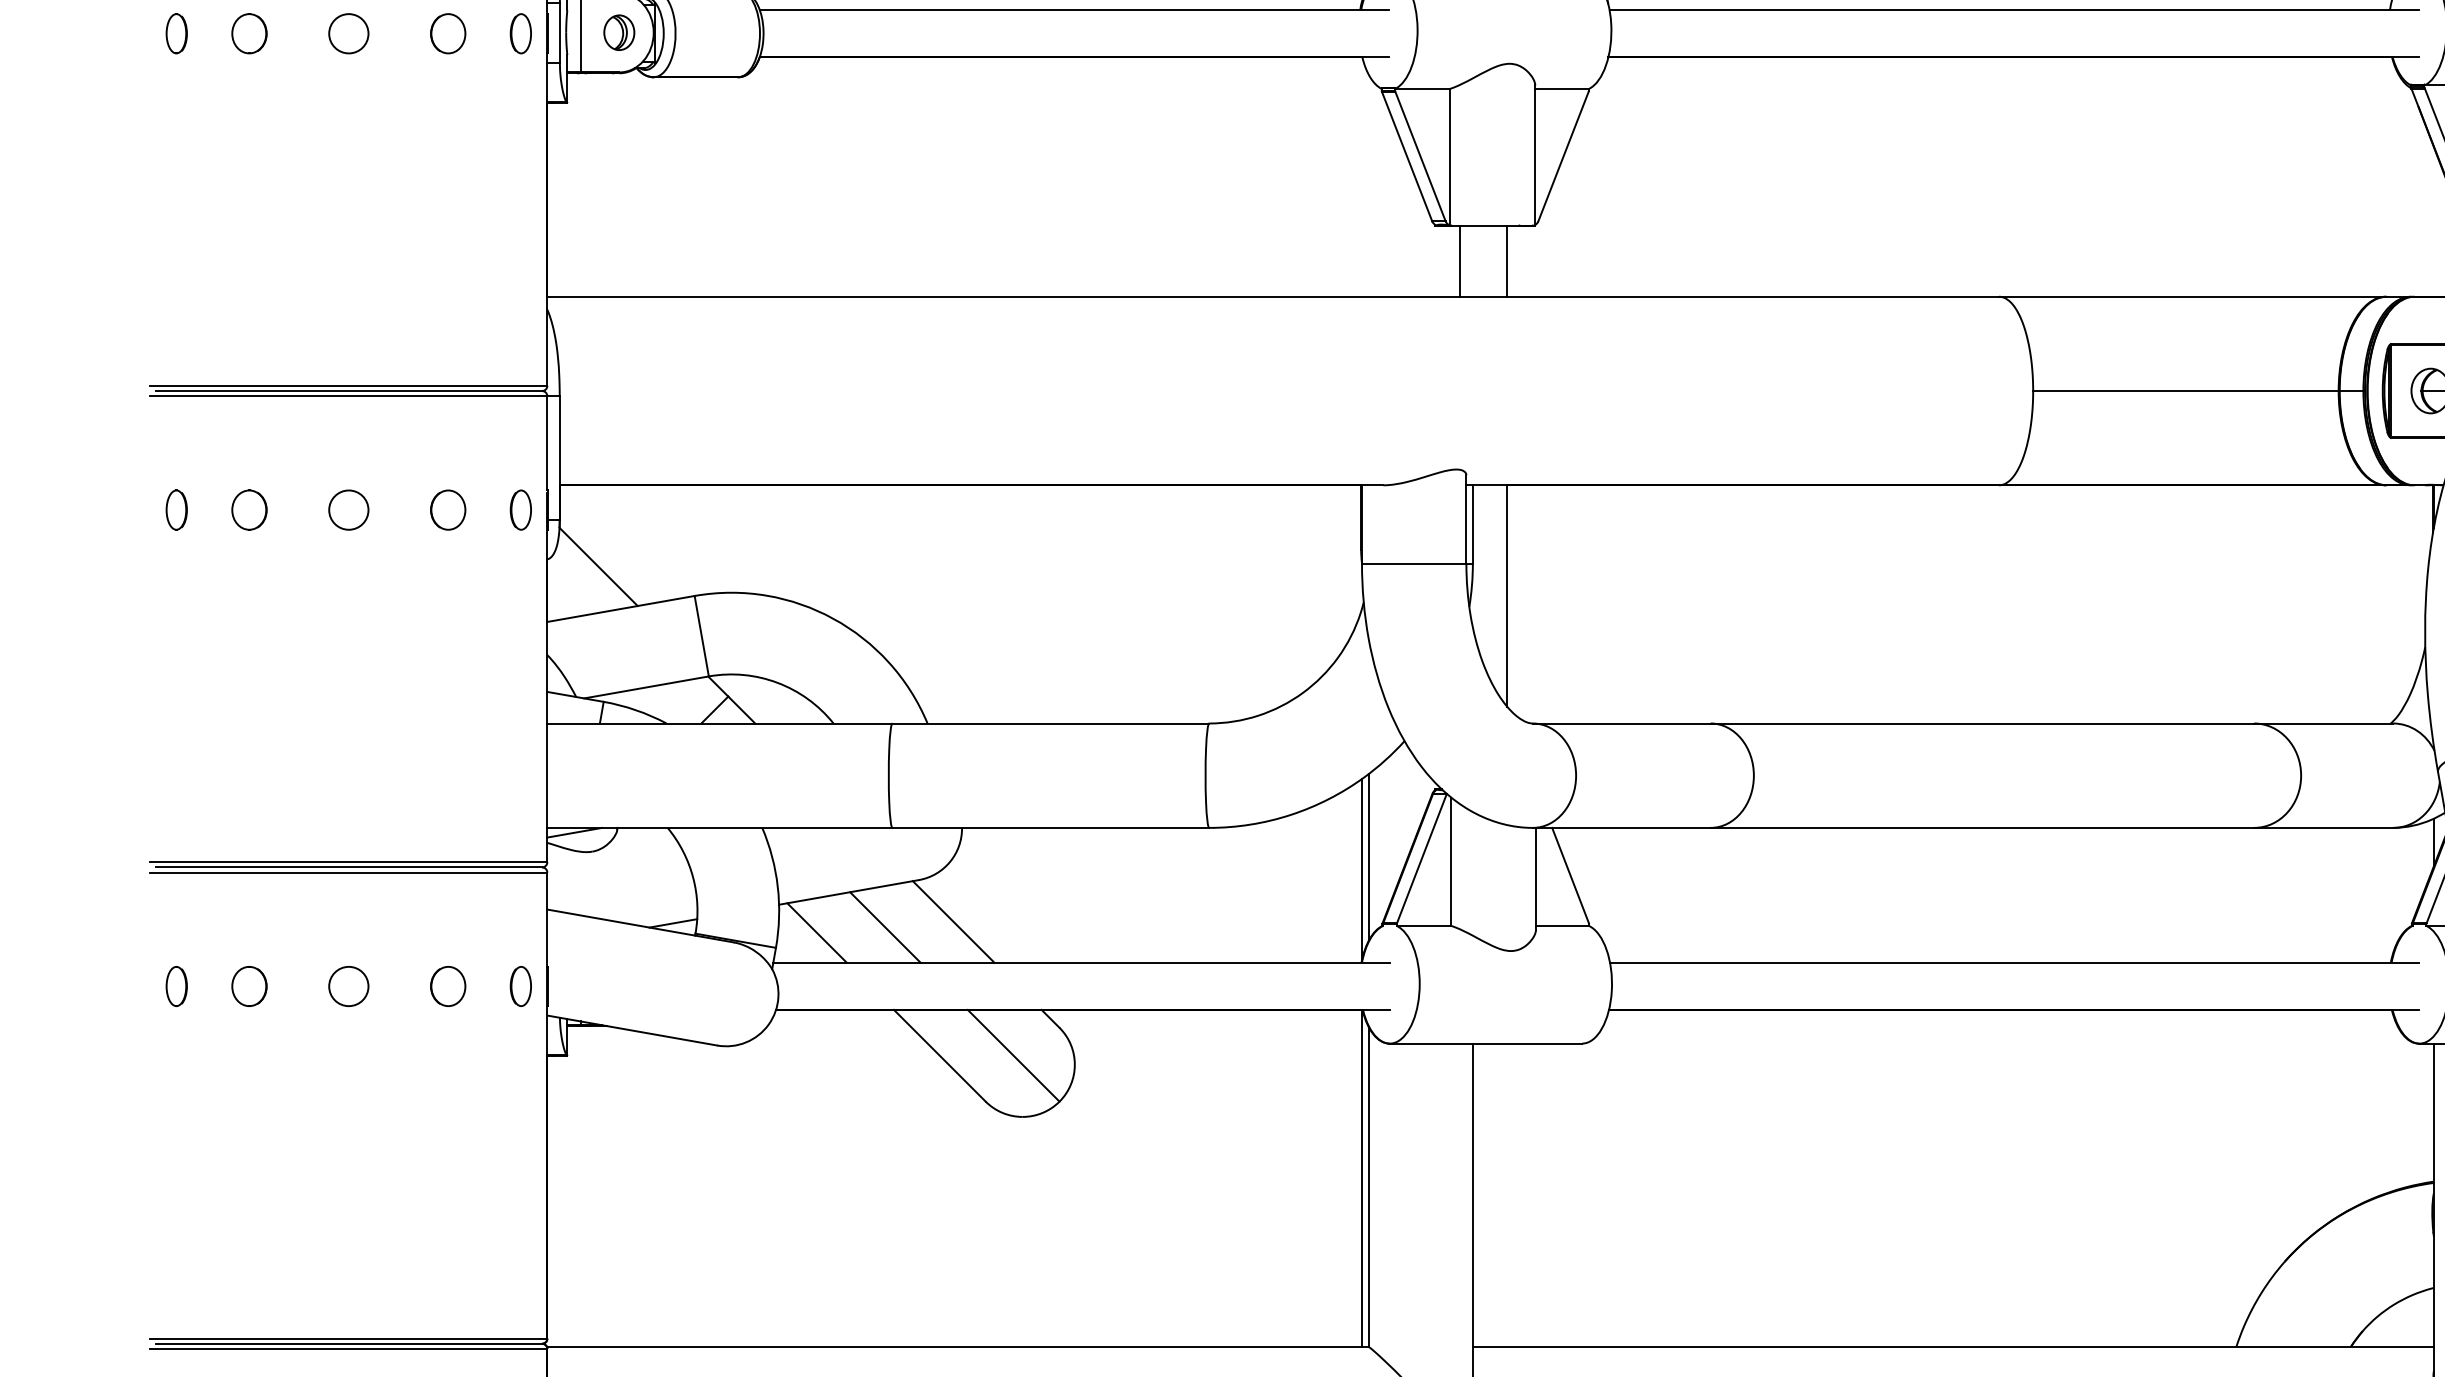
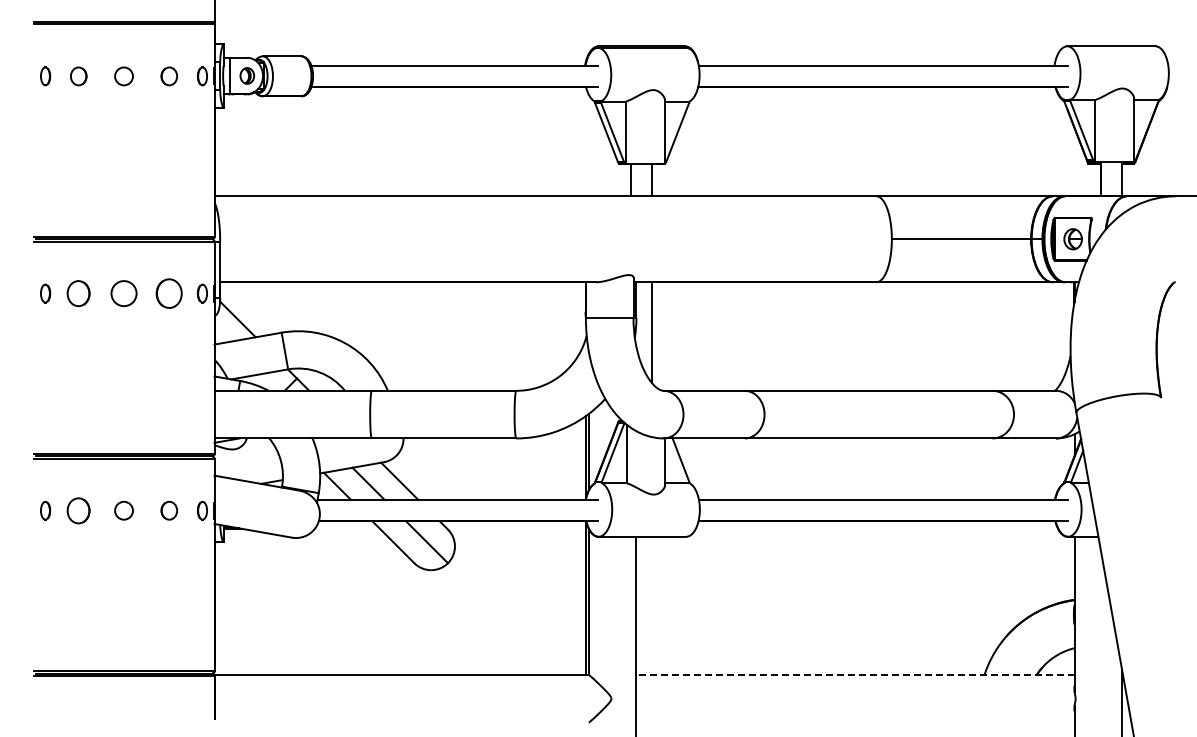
part: (248, 509) -> (78, 293), size x1.4
circle: (347, 509) -> (123, 293), size x1.4
part: (448, 509) -> (169, 293), size x1.6
part: (248, 985) -> (78, 510), size x1.4
line: (1953, 1345) -> (855, 674), solid -> dashed

